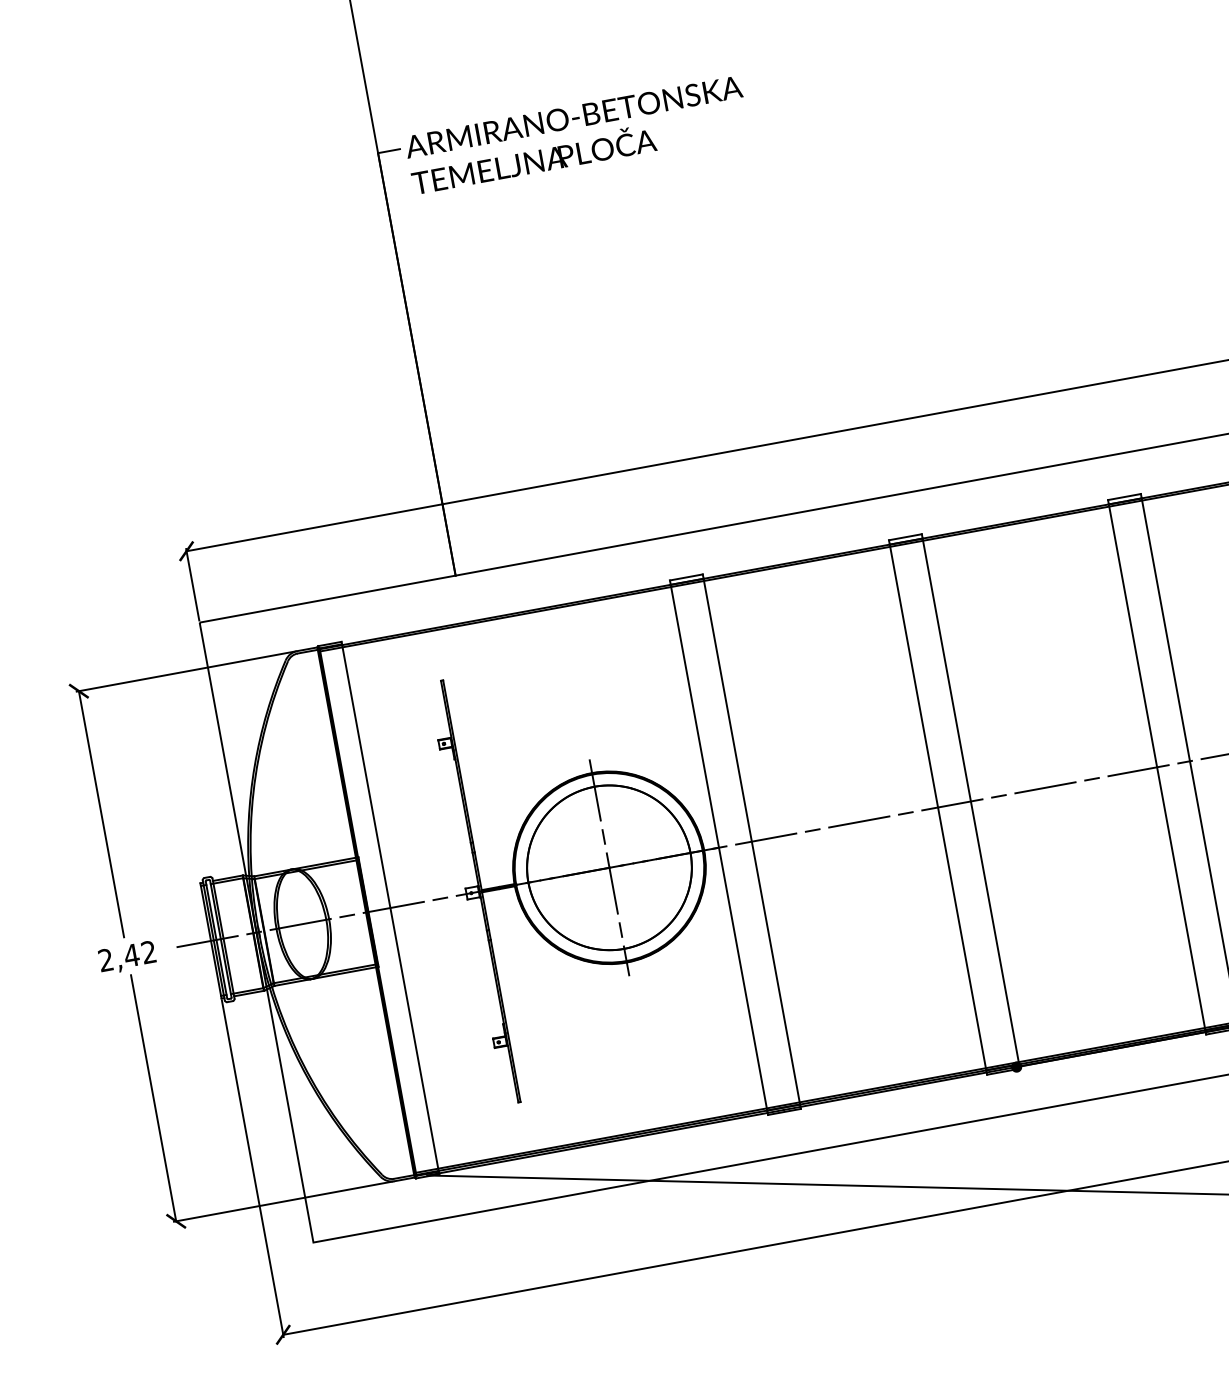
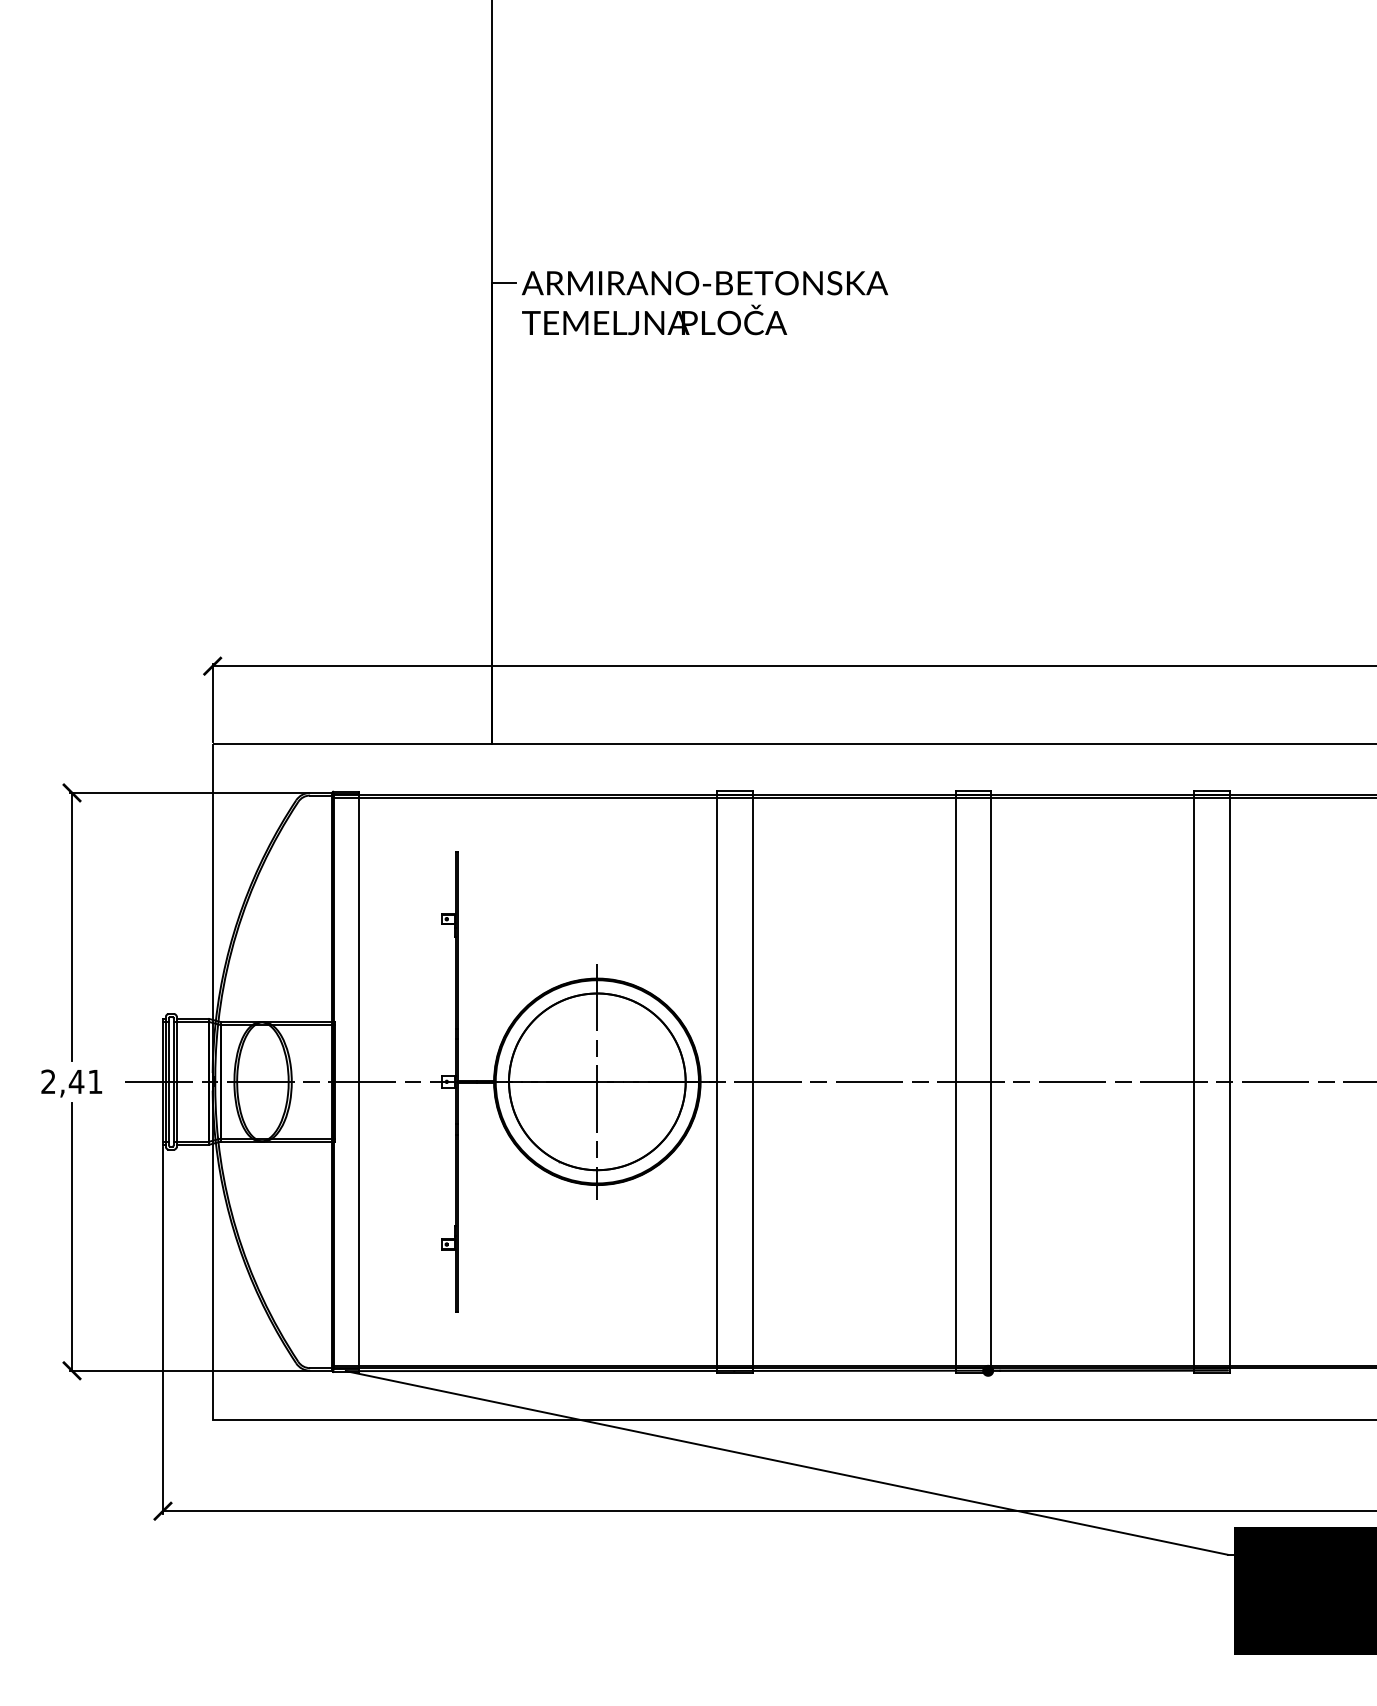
text: (149, 951) -> (95, 1081), 2,42 -> 2,41

